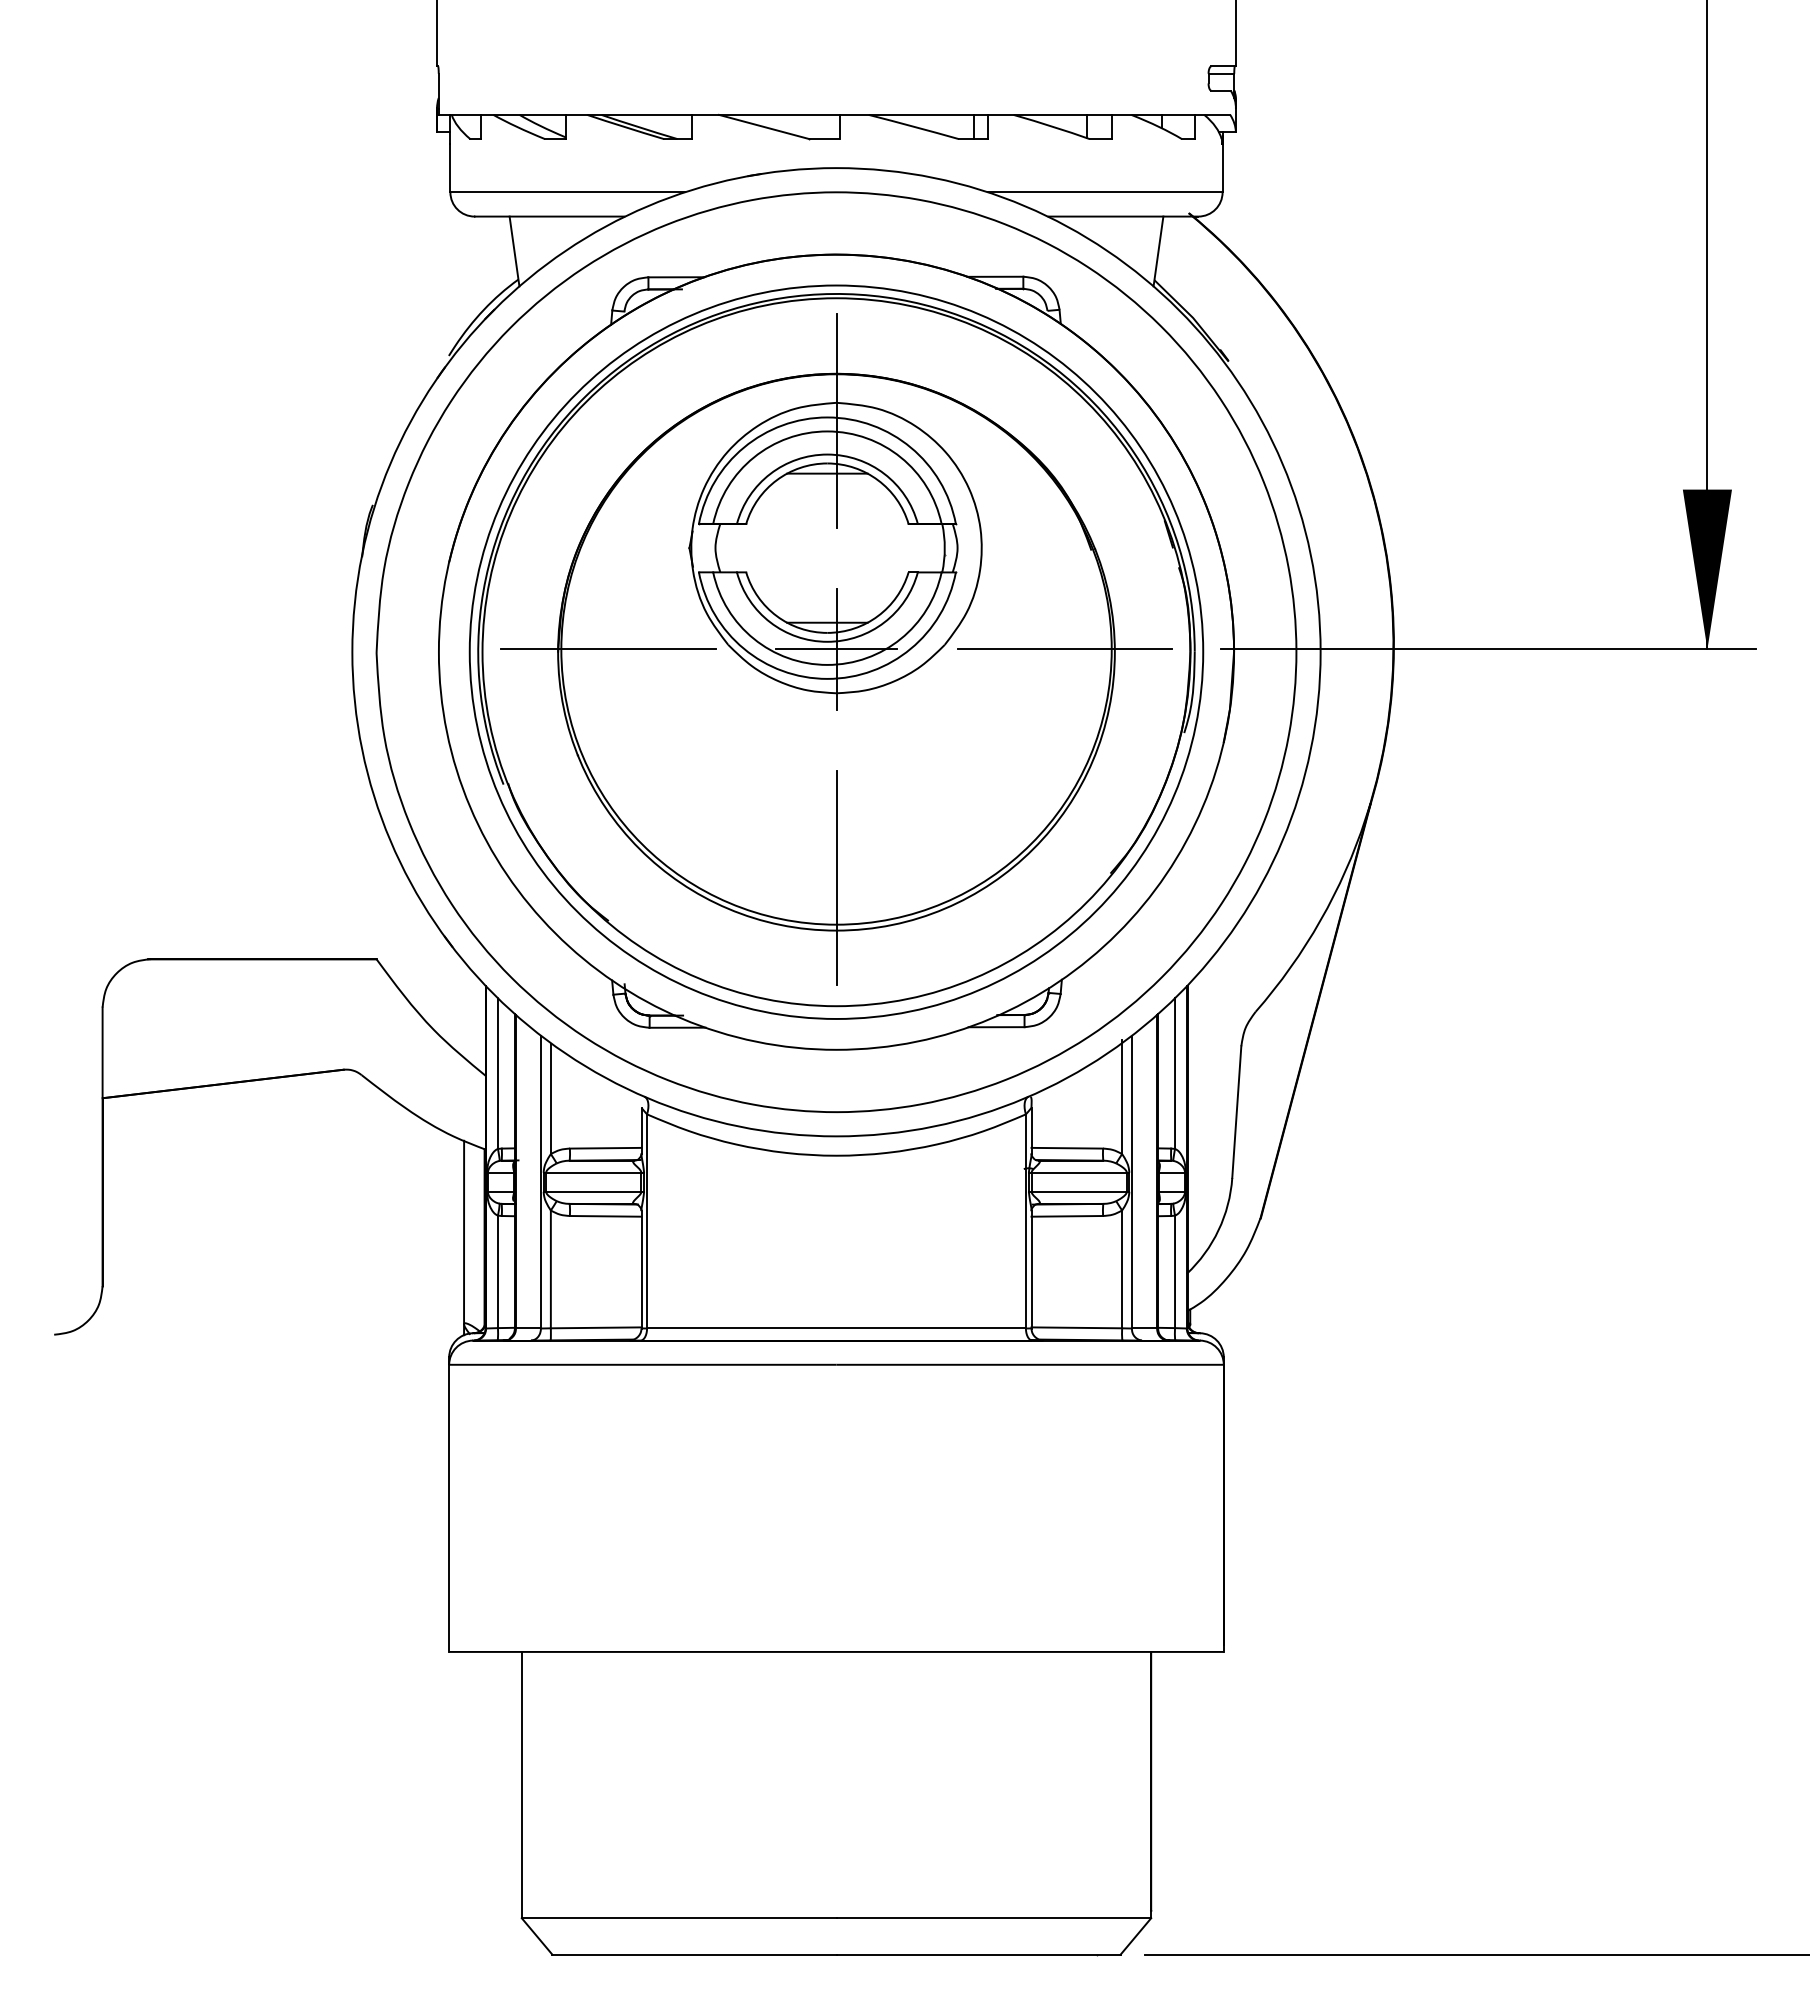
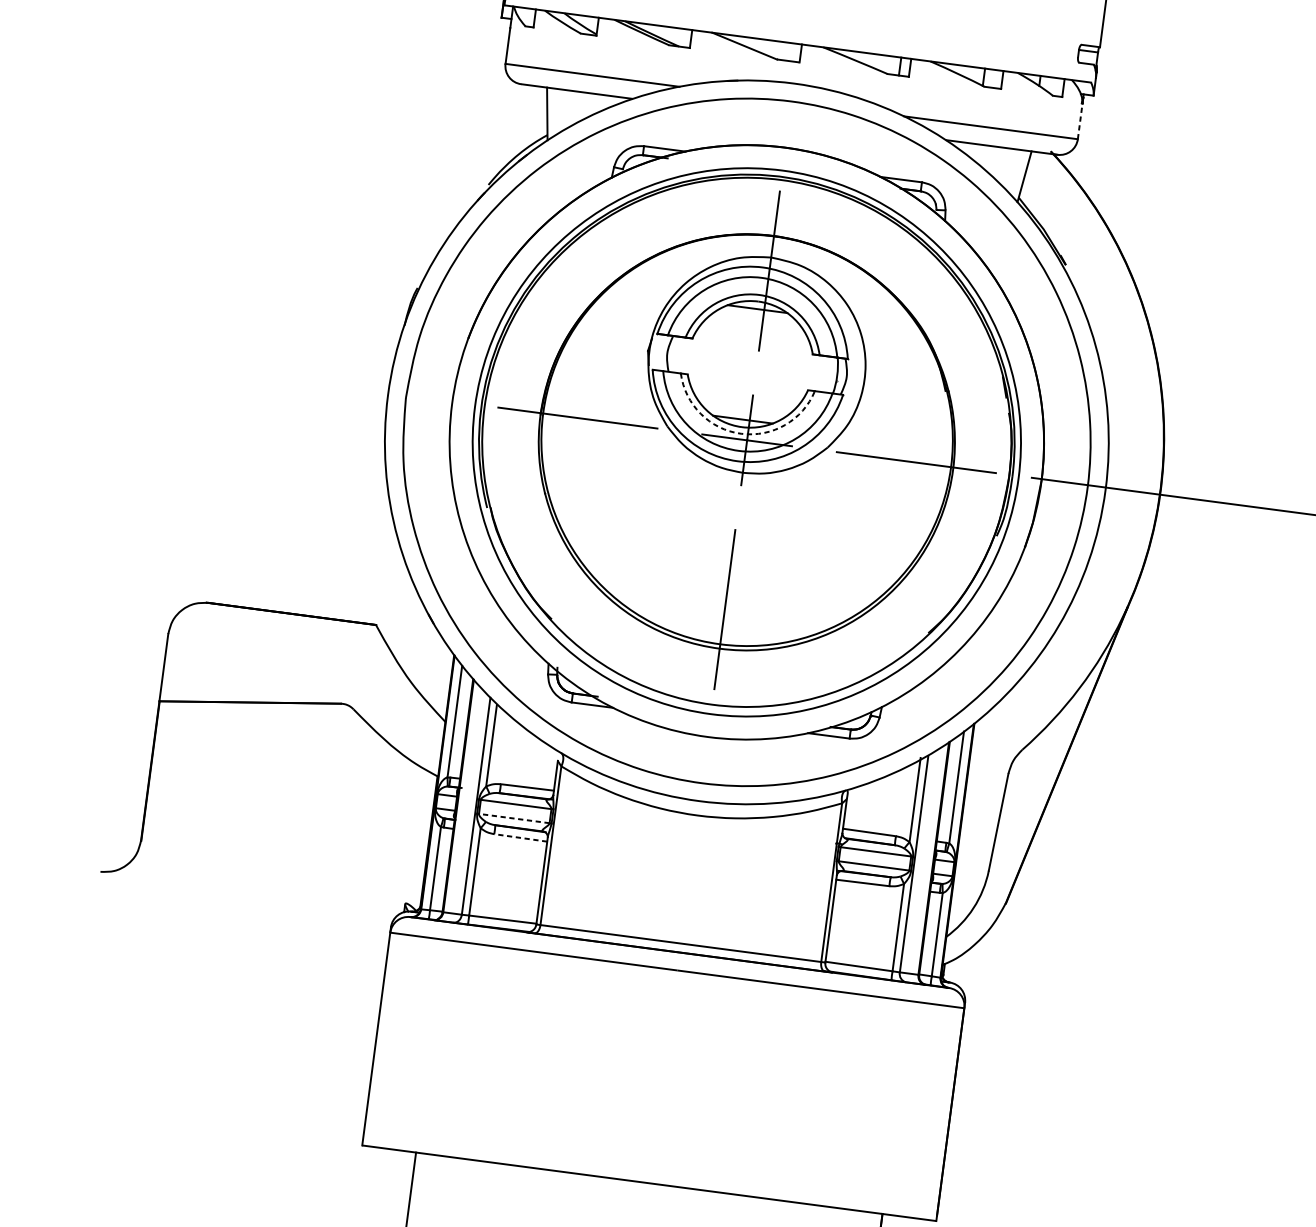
line: (1222, 167) -> (1080, 120), solid -> dashed
arc: (827, 641) -> (741, 433), solid -> dashed
line: (593, 1191) -> (514, 818), solid -> dashed
line: (605, 1216) -> (520, 838), solid -> dashed
line: (464, 1232) -> (414, 836), removed

